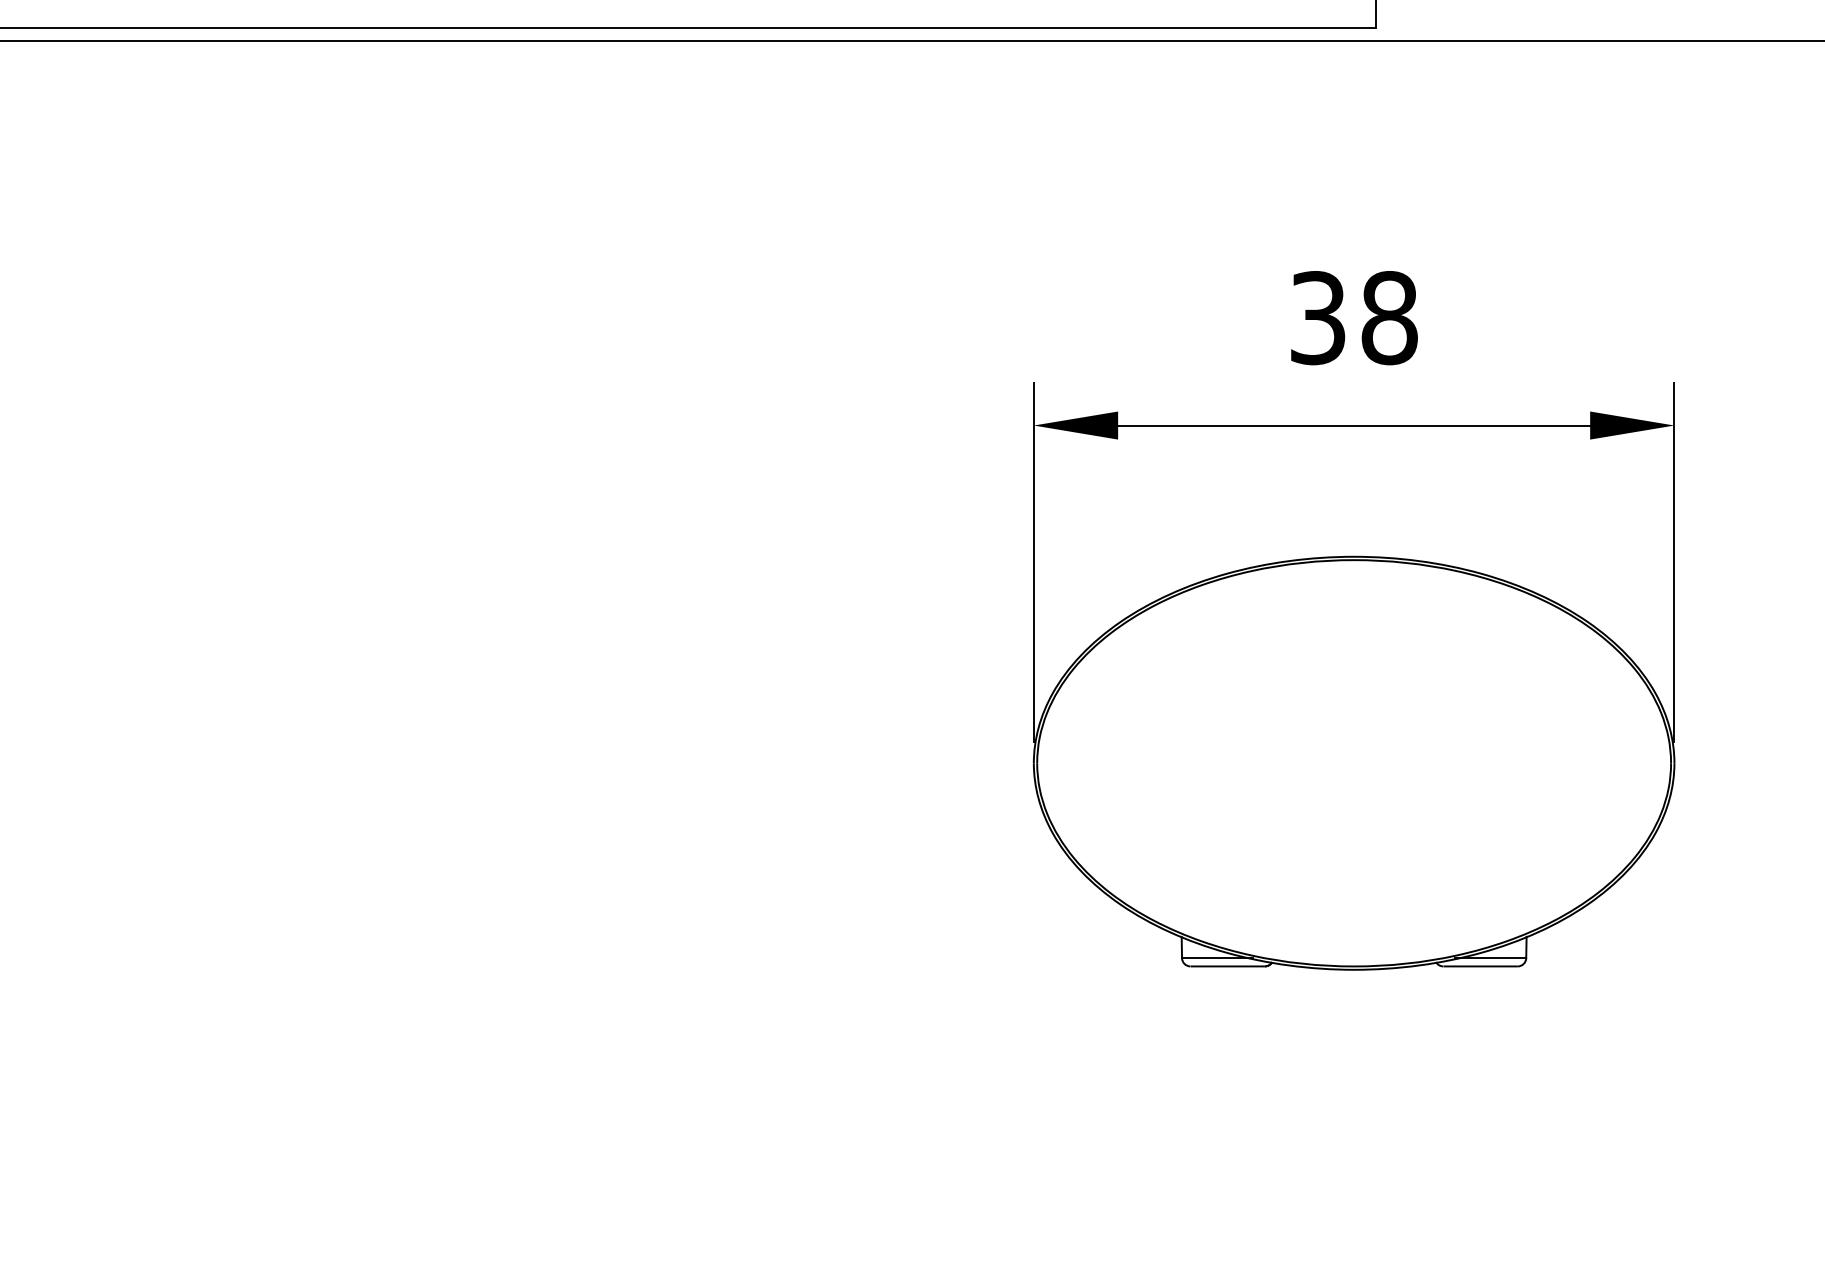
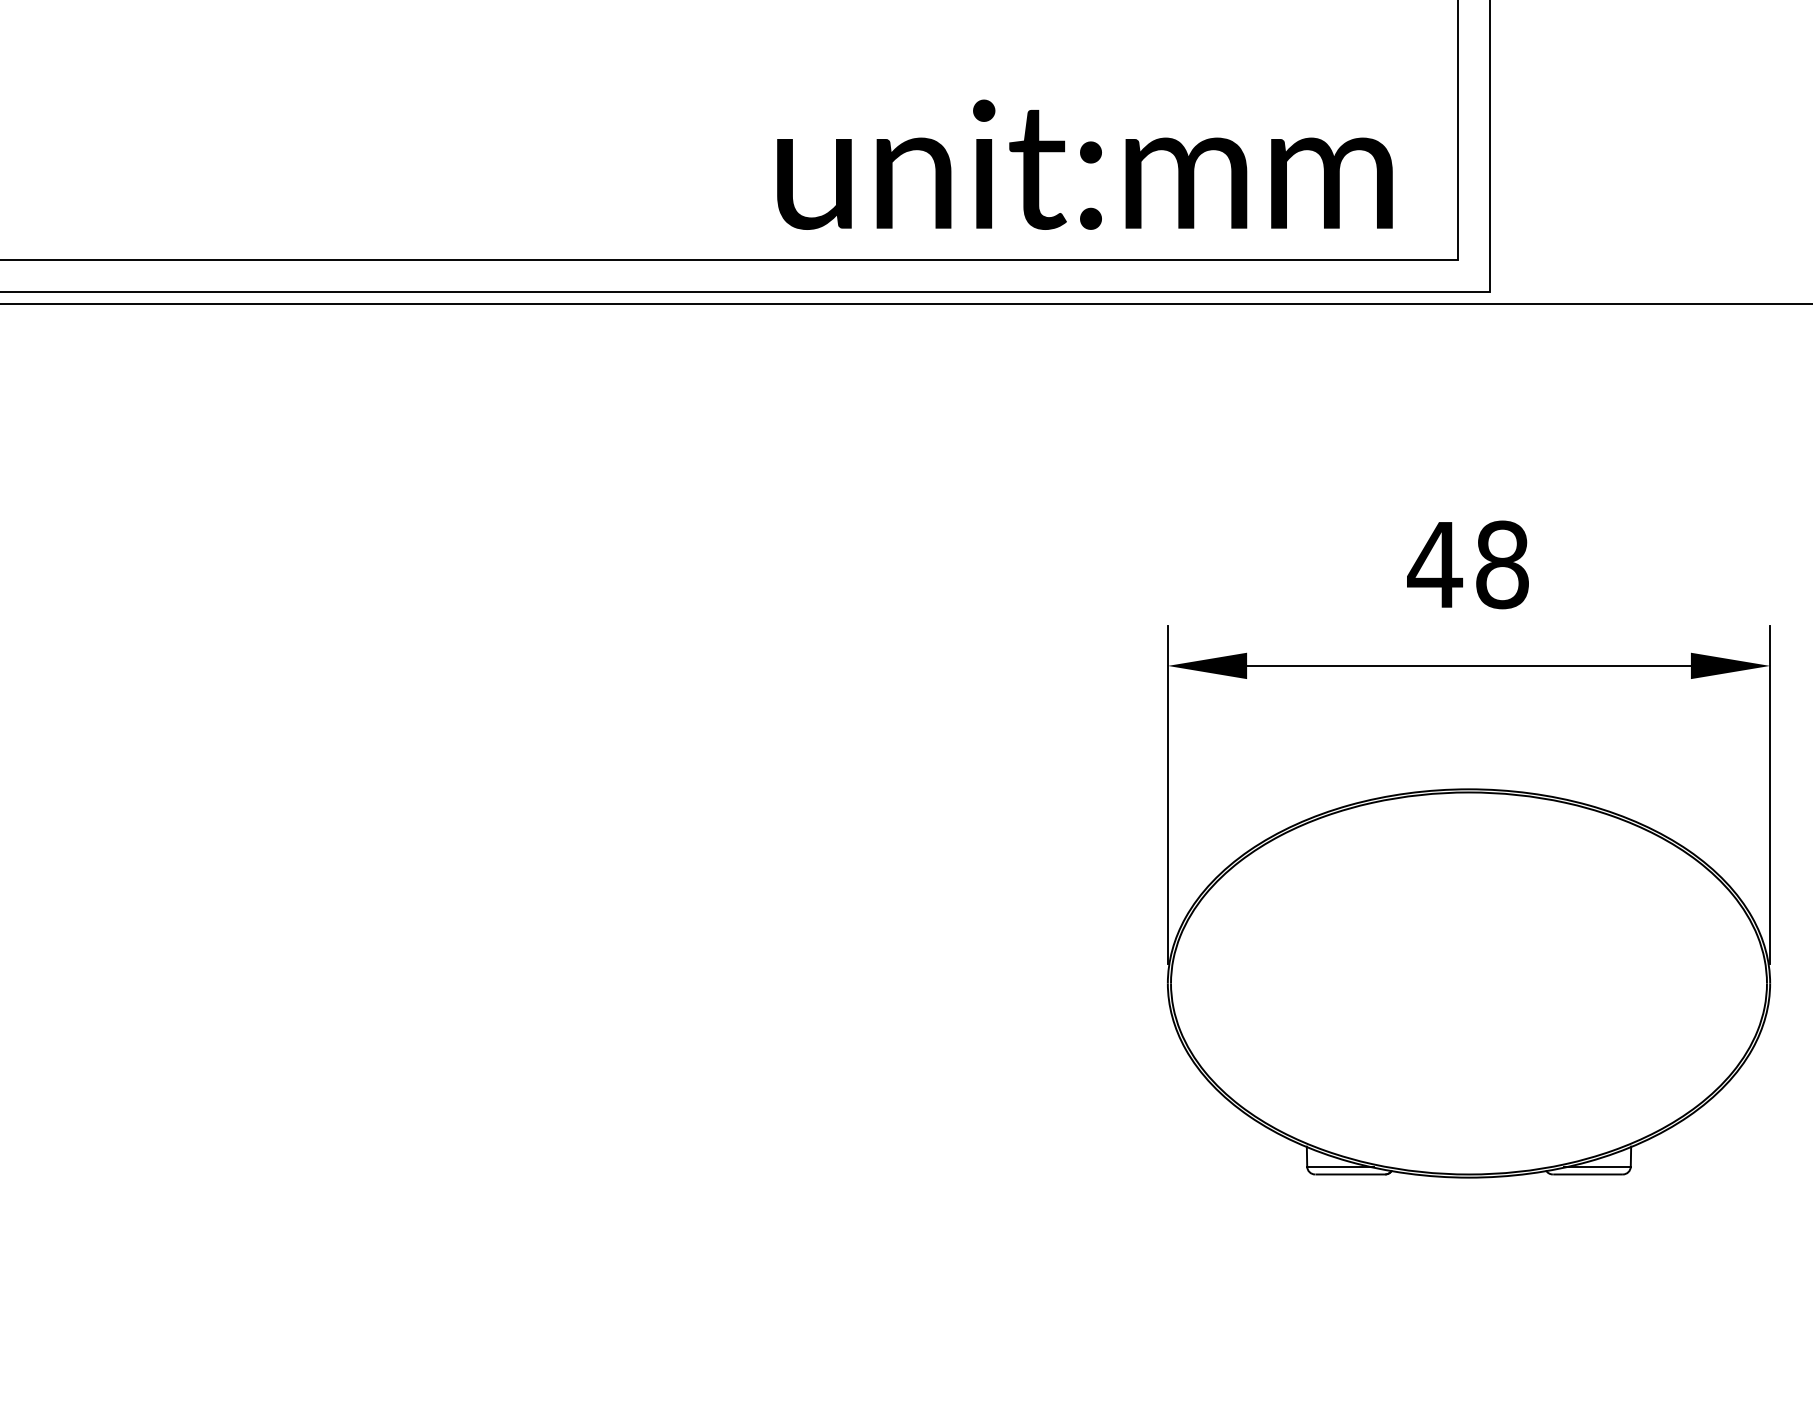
text: (1318, 317) -> (1435, 564), 38 -> 48

